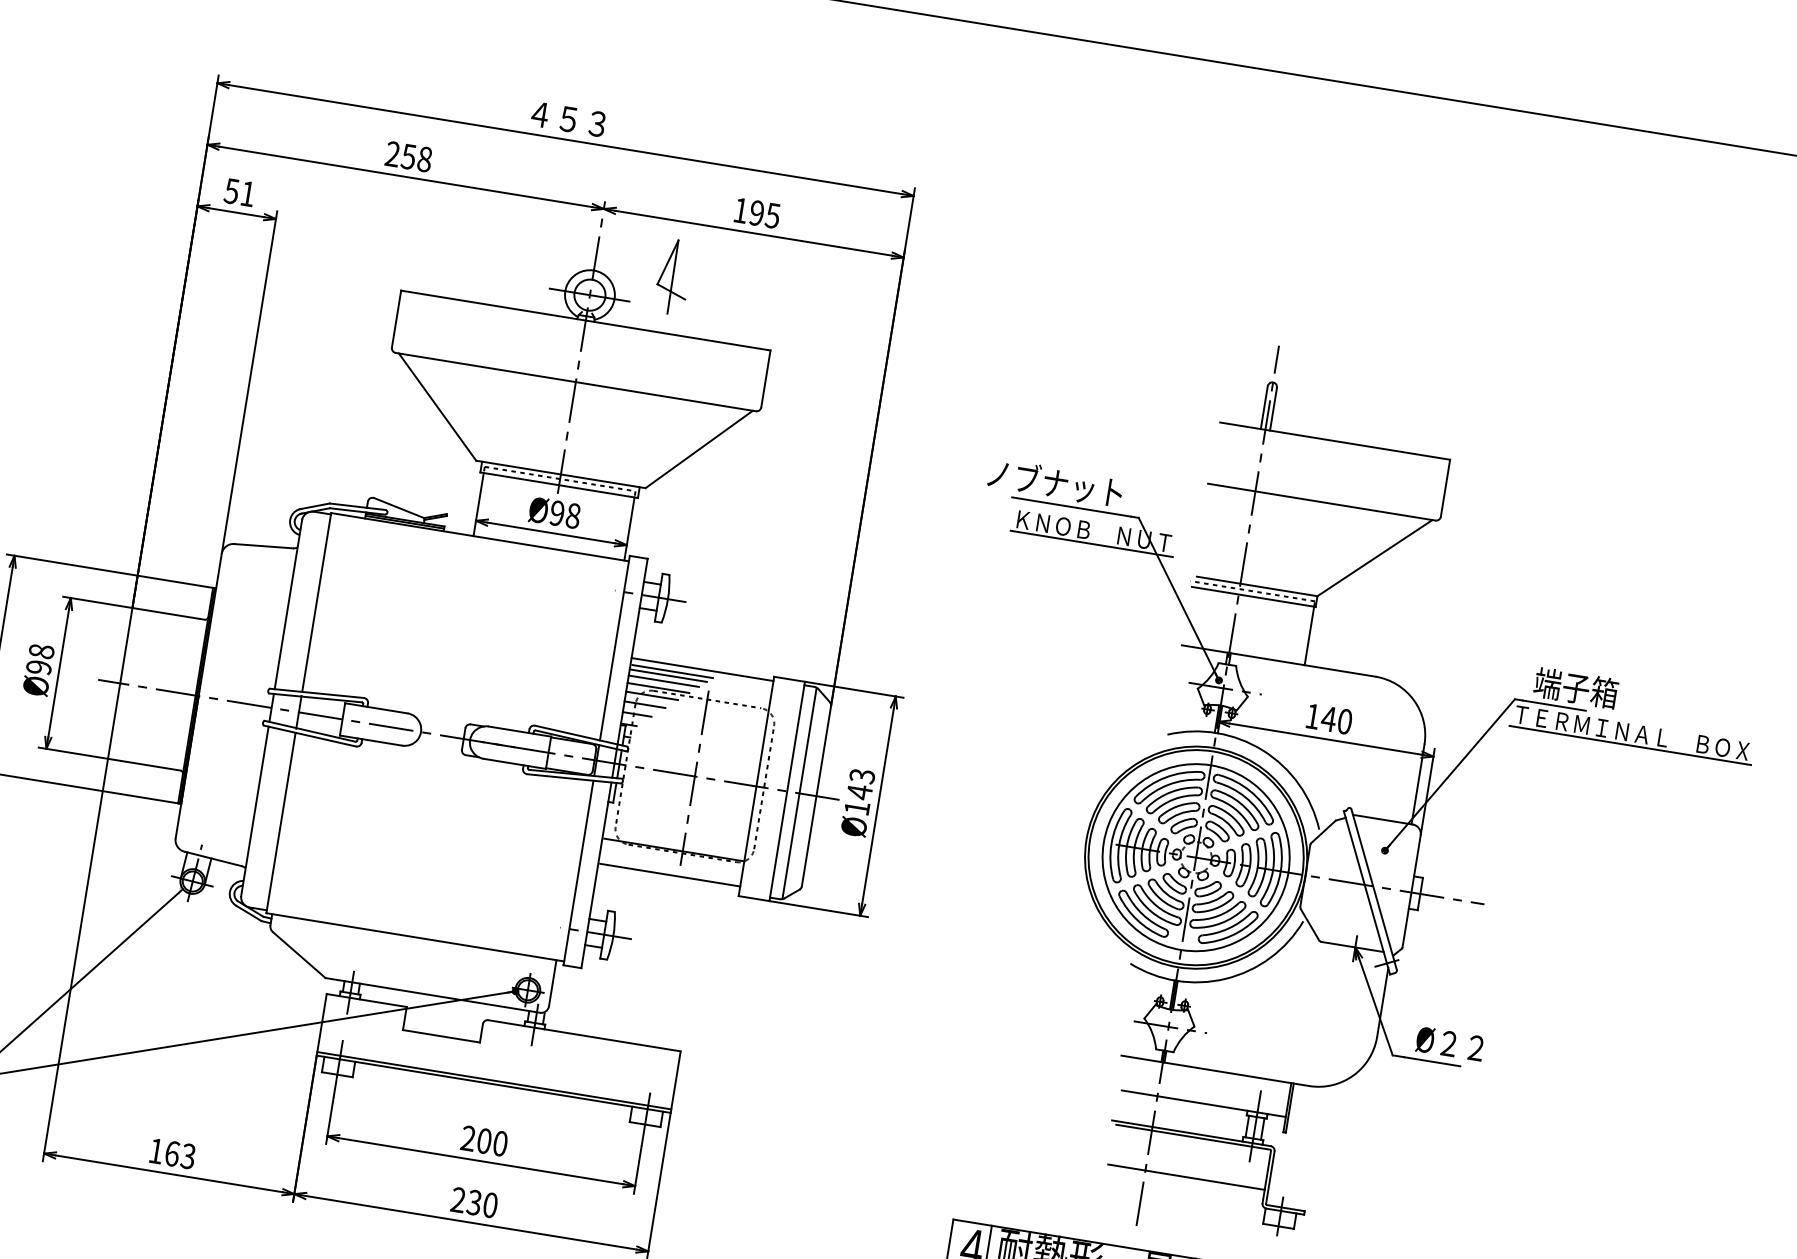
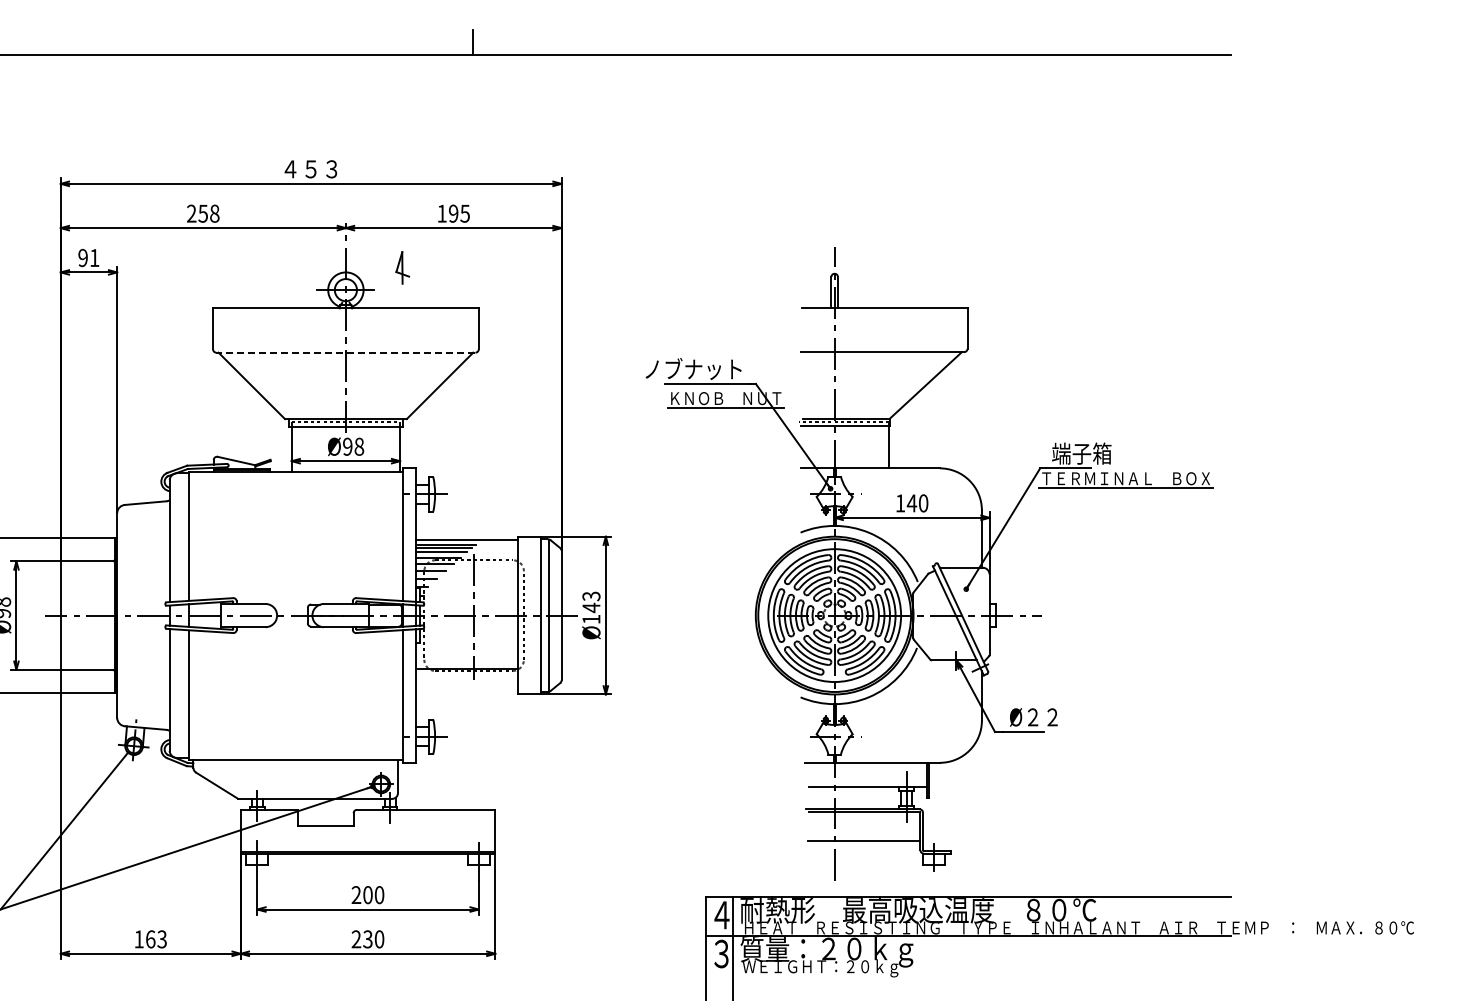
text: (231, 190) -> (82, 257), 51 -> 91
part: (673, 276) -> (402, 267), size x0.6
line: (575, 381) -> (345, 352), solid -> dashed
line: (669, 874) -> (467, 687), removed

